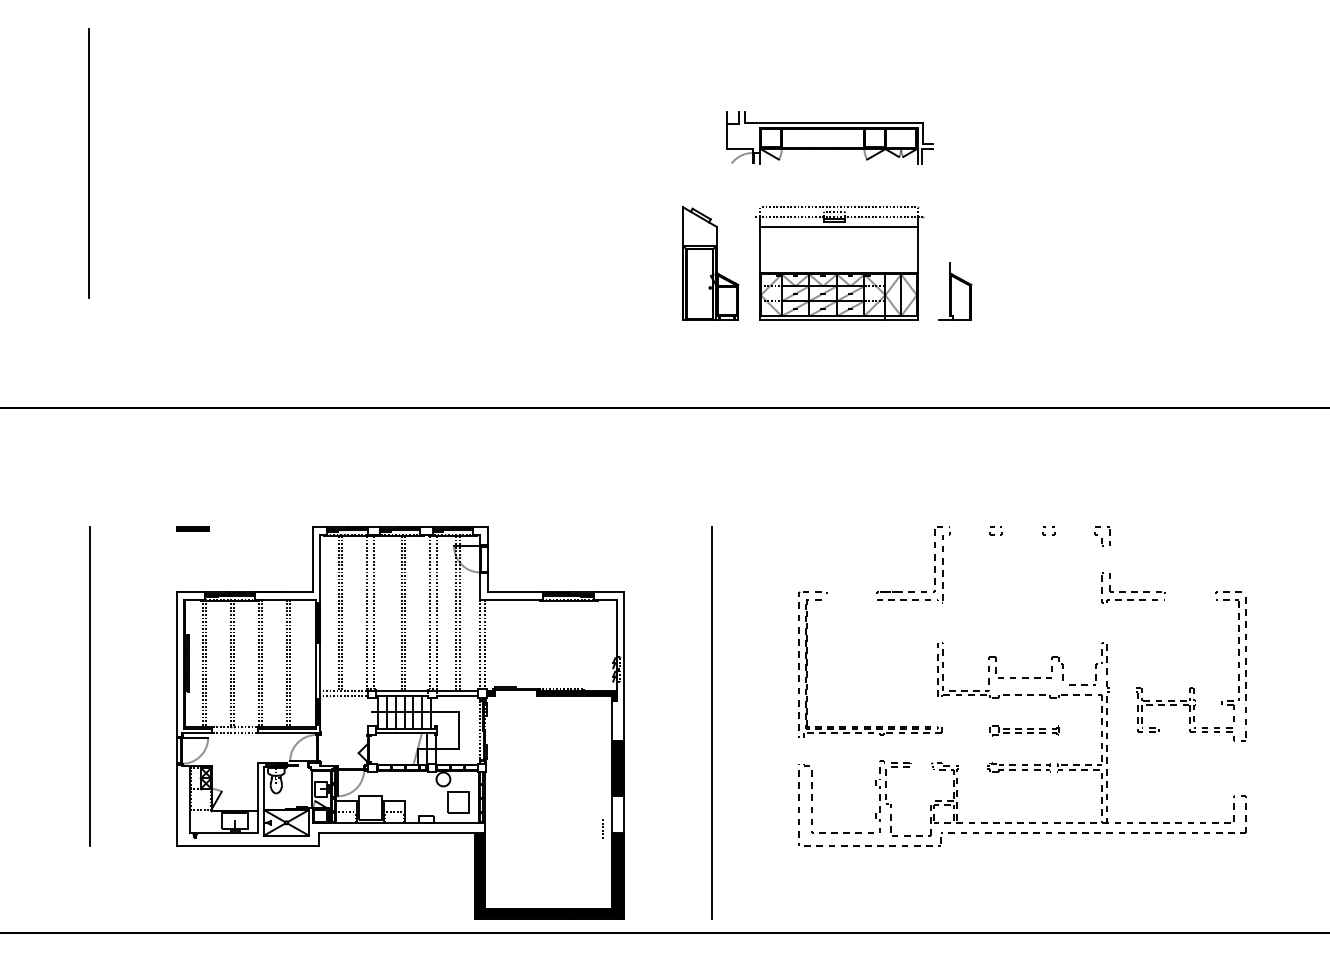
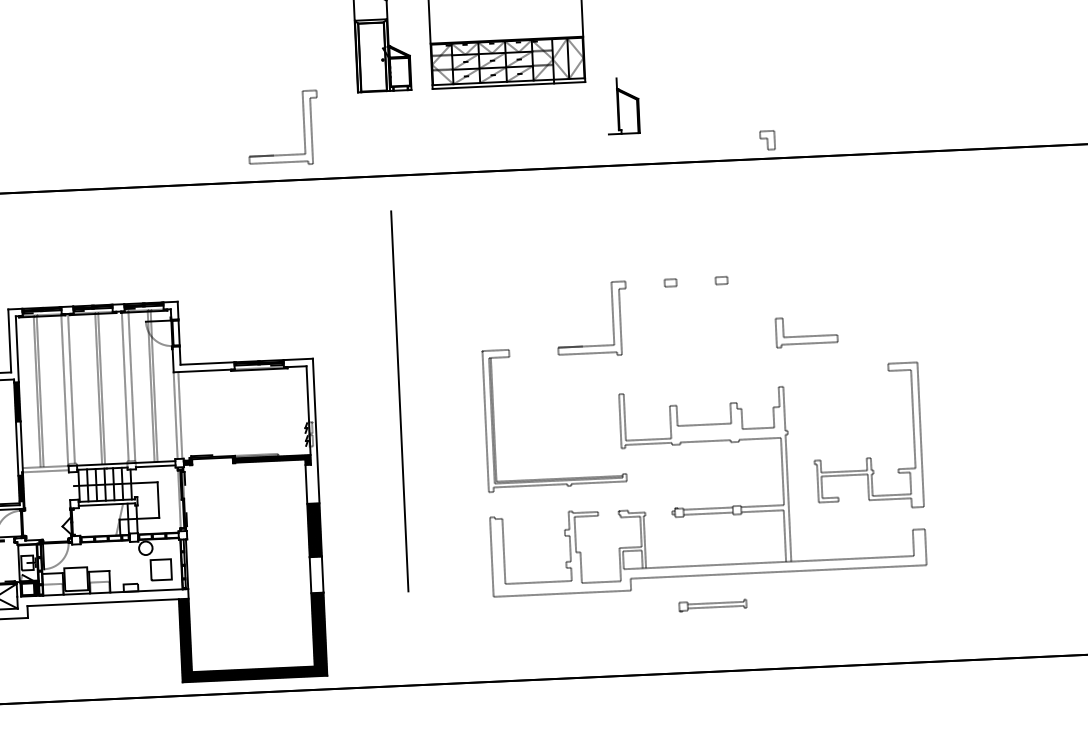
part: (955, 291) -> (623, 106), moved
part: (625, 355) -> (303, 129), added
part: (1102, 536) -> (767, 140), moved
part: (1191, 687) -> (868, 457), moved
line: (711, 722) -> (399, 400), moved
part: (1024, 730) -> (712, 605), moved
line: (602, 827) -> (302, 587), removed

